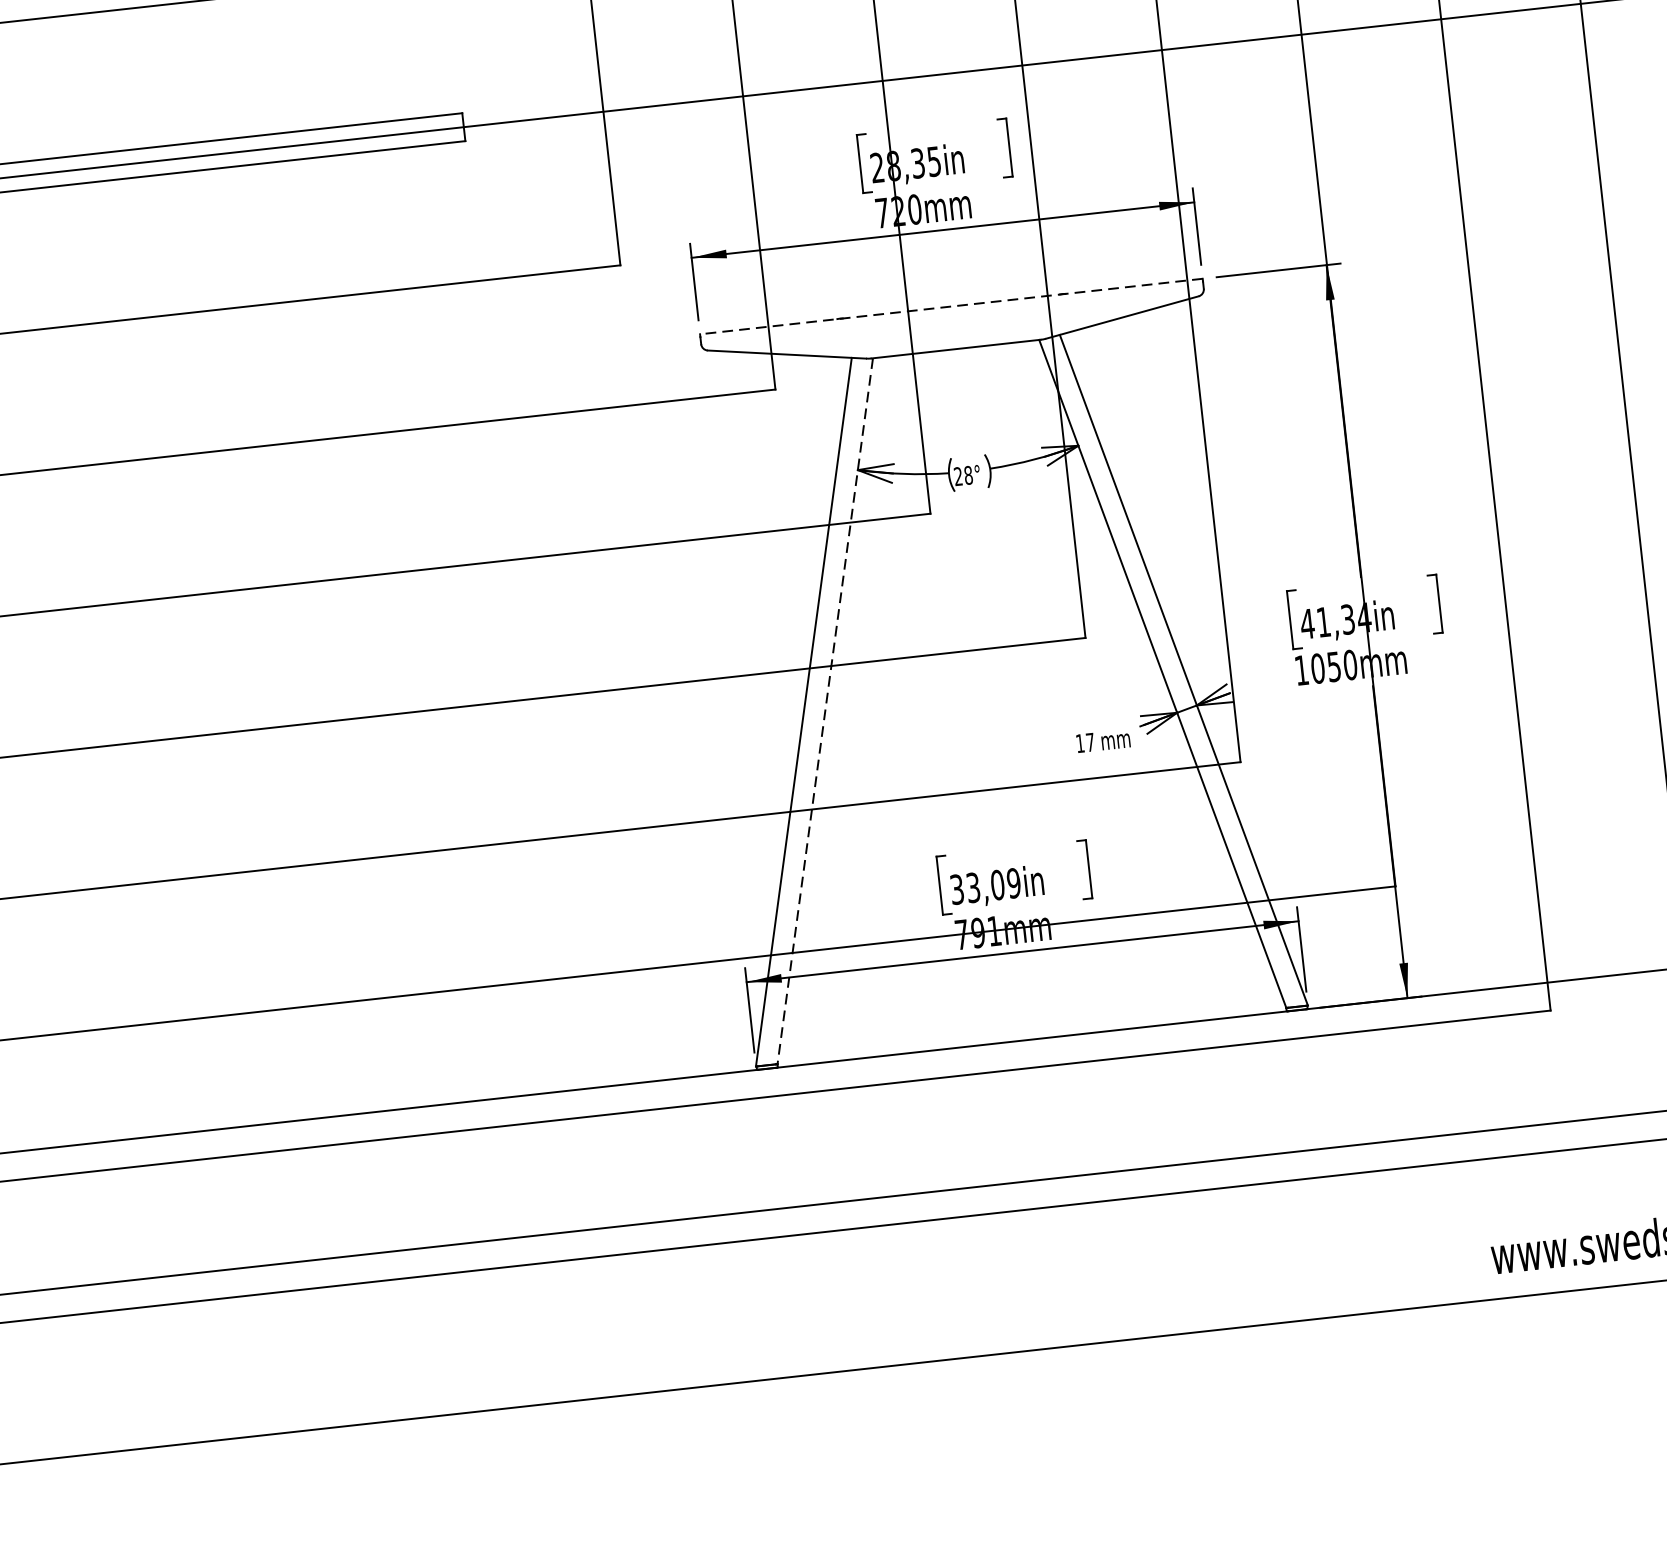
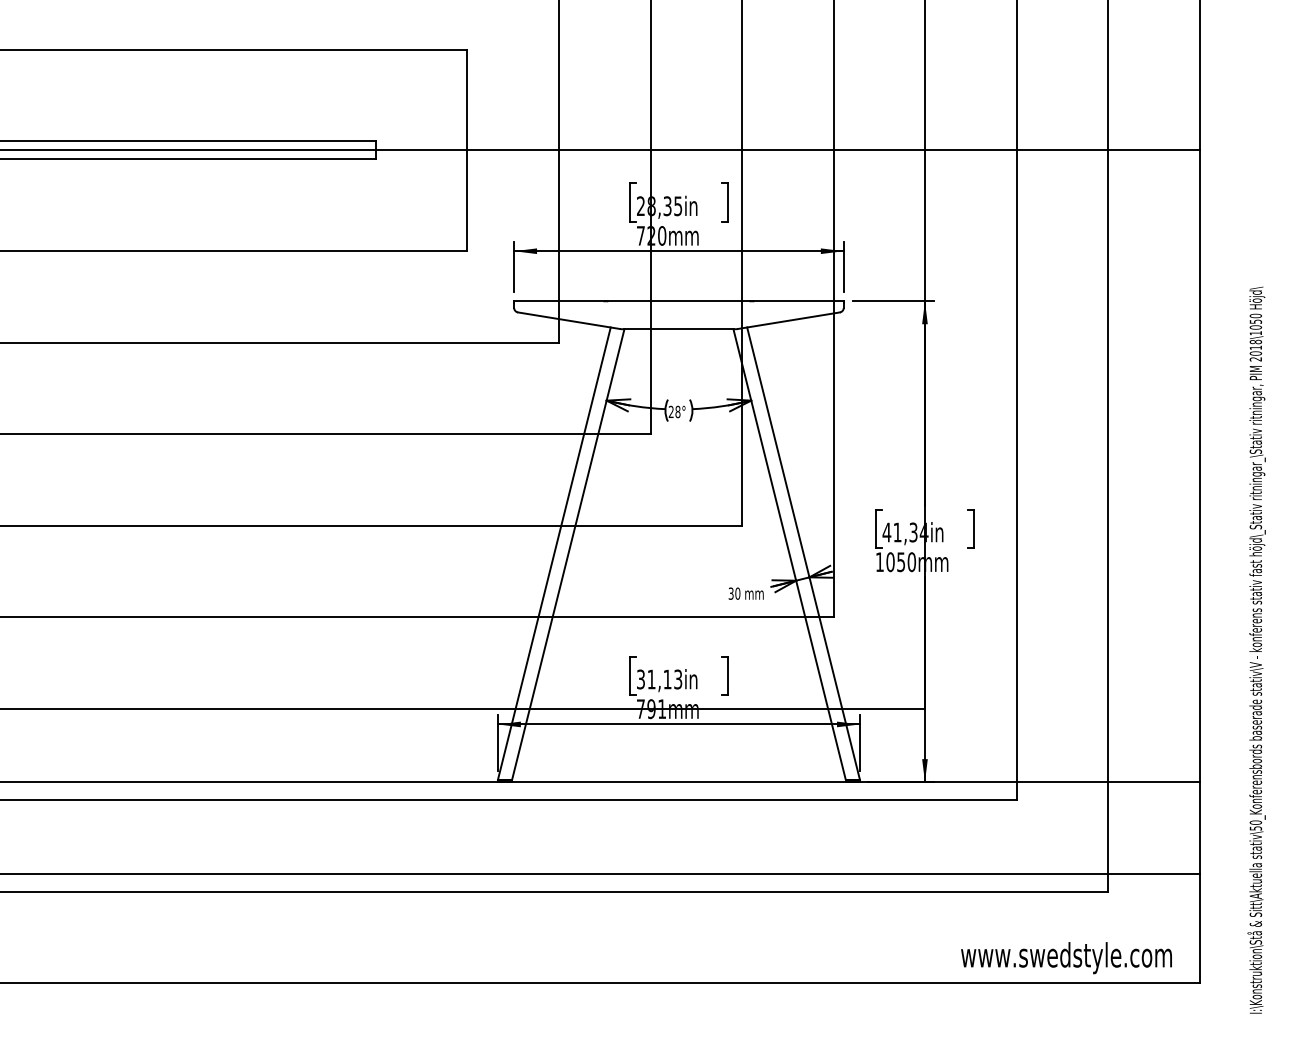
line: (950, 306) -> (678, 301), dashed -> solid
line: (825, 712) -> (568, 555), dashed -> solid
text: (1085, 742) -> (734, 593), 17 -> 30
text: (993, 885) -> (664, 679), 33,09in -> 31,13in

